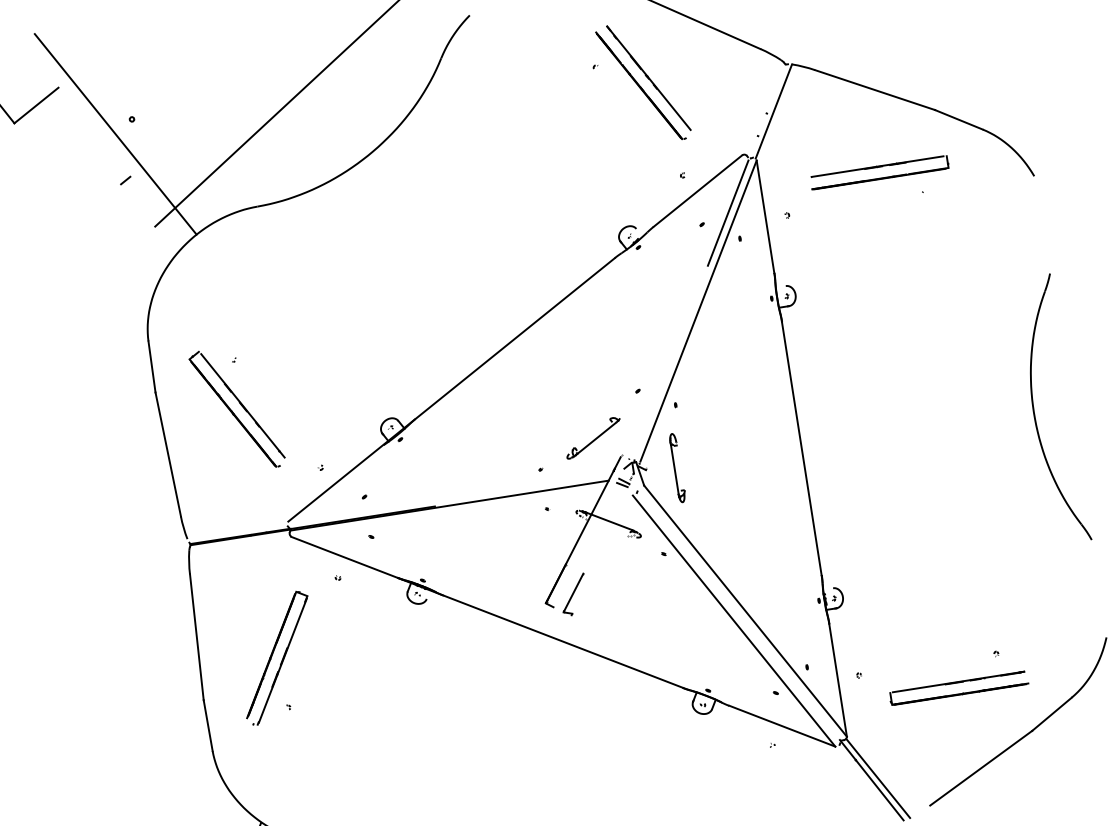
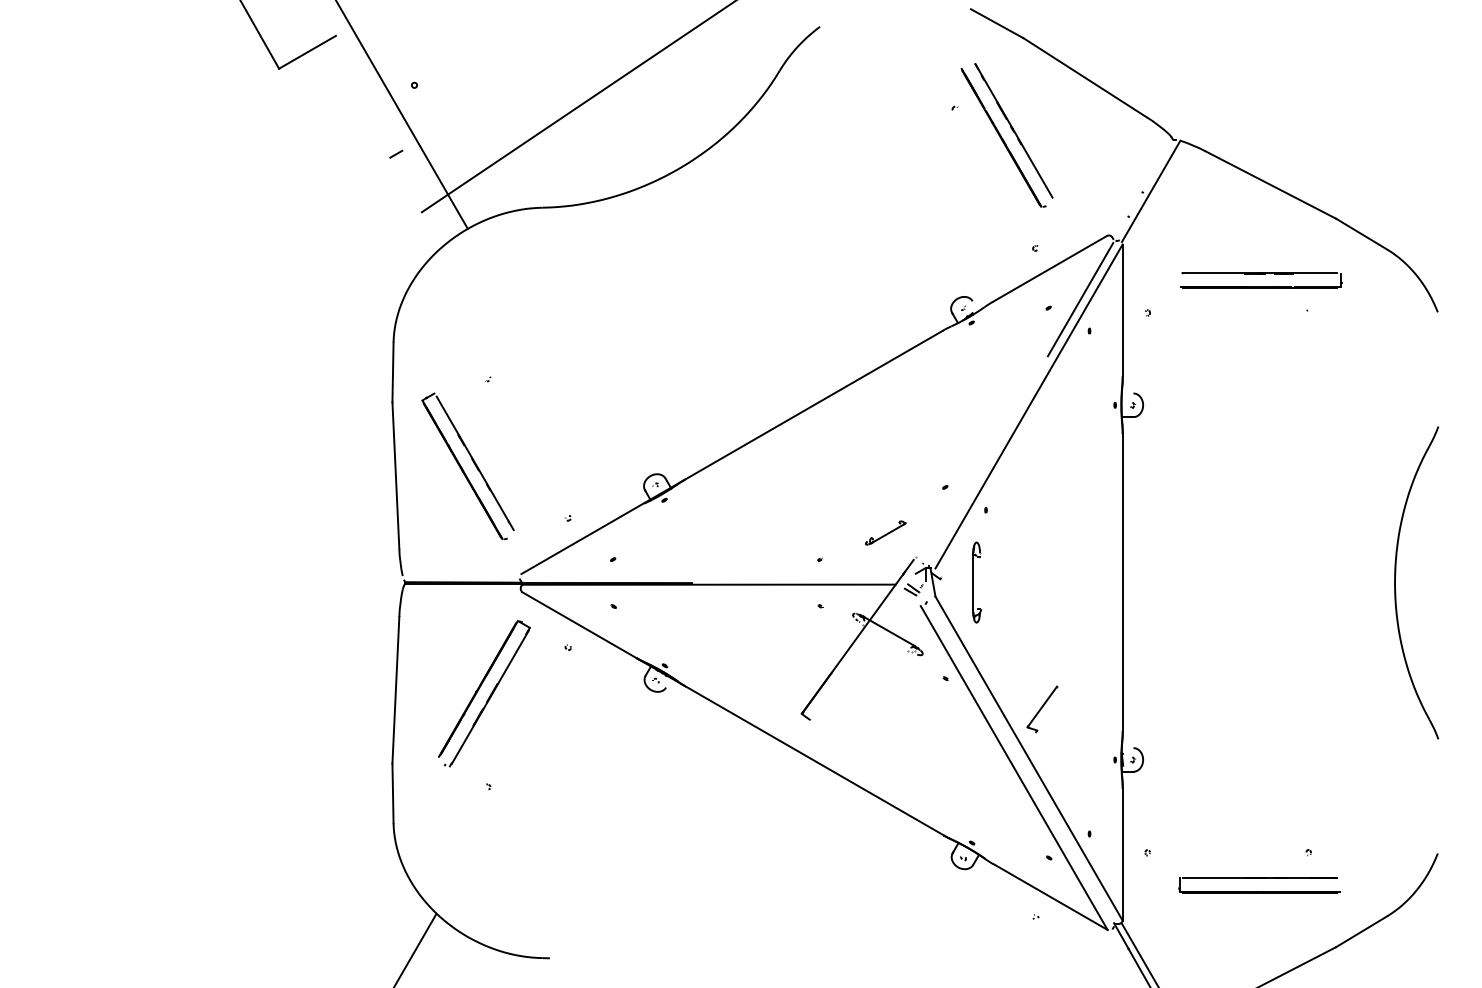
part: (236, 409) -> (467, 466), moved
part: (593, 437) -> (885, 532), size x0.6
part: (574, 595) -> (1042, 709), moved
part: (277, 658) -> (484, 693), moved

